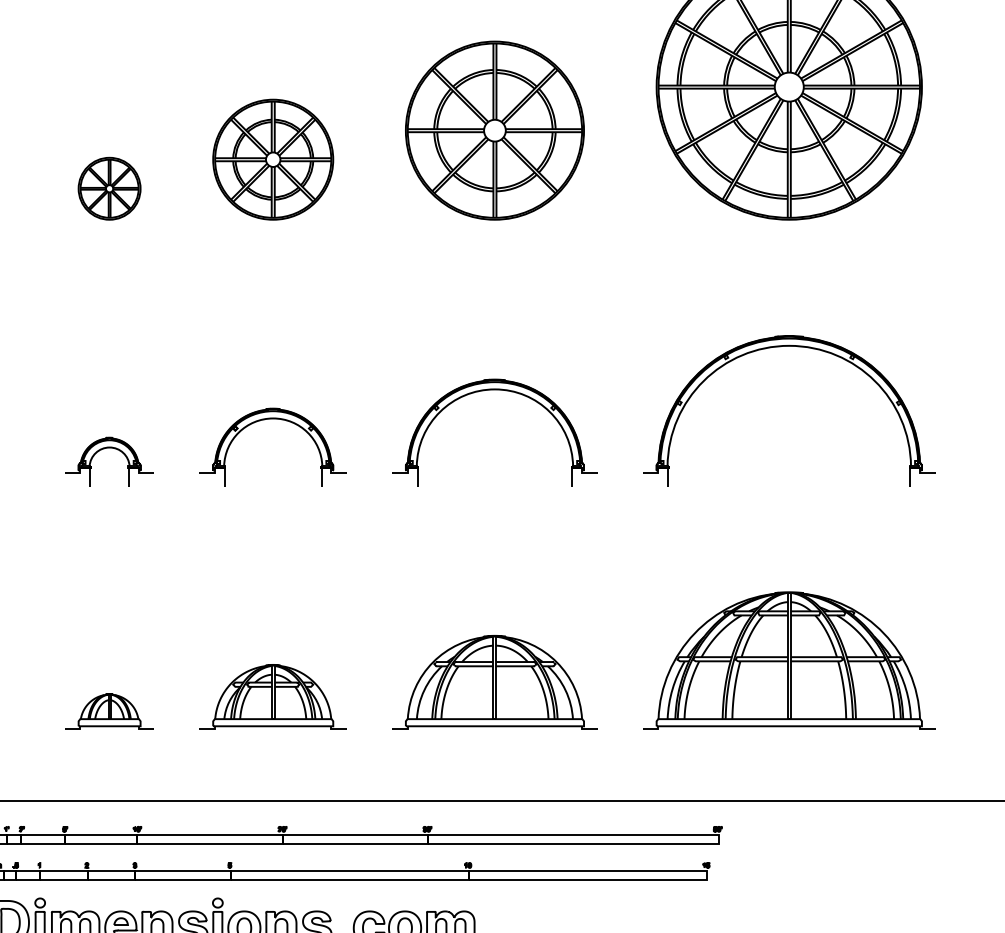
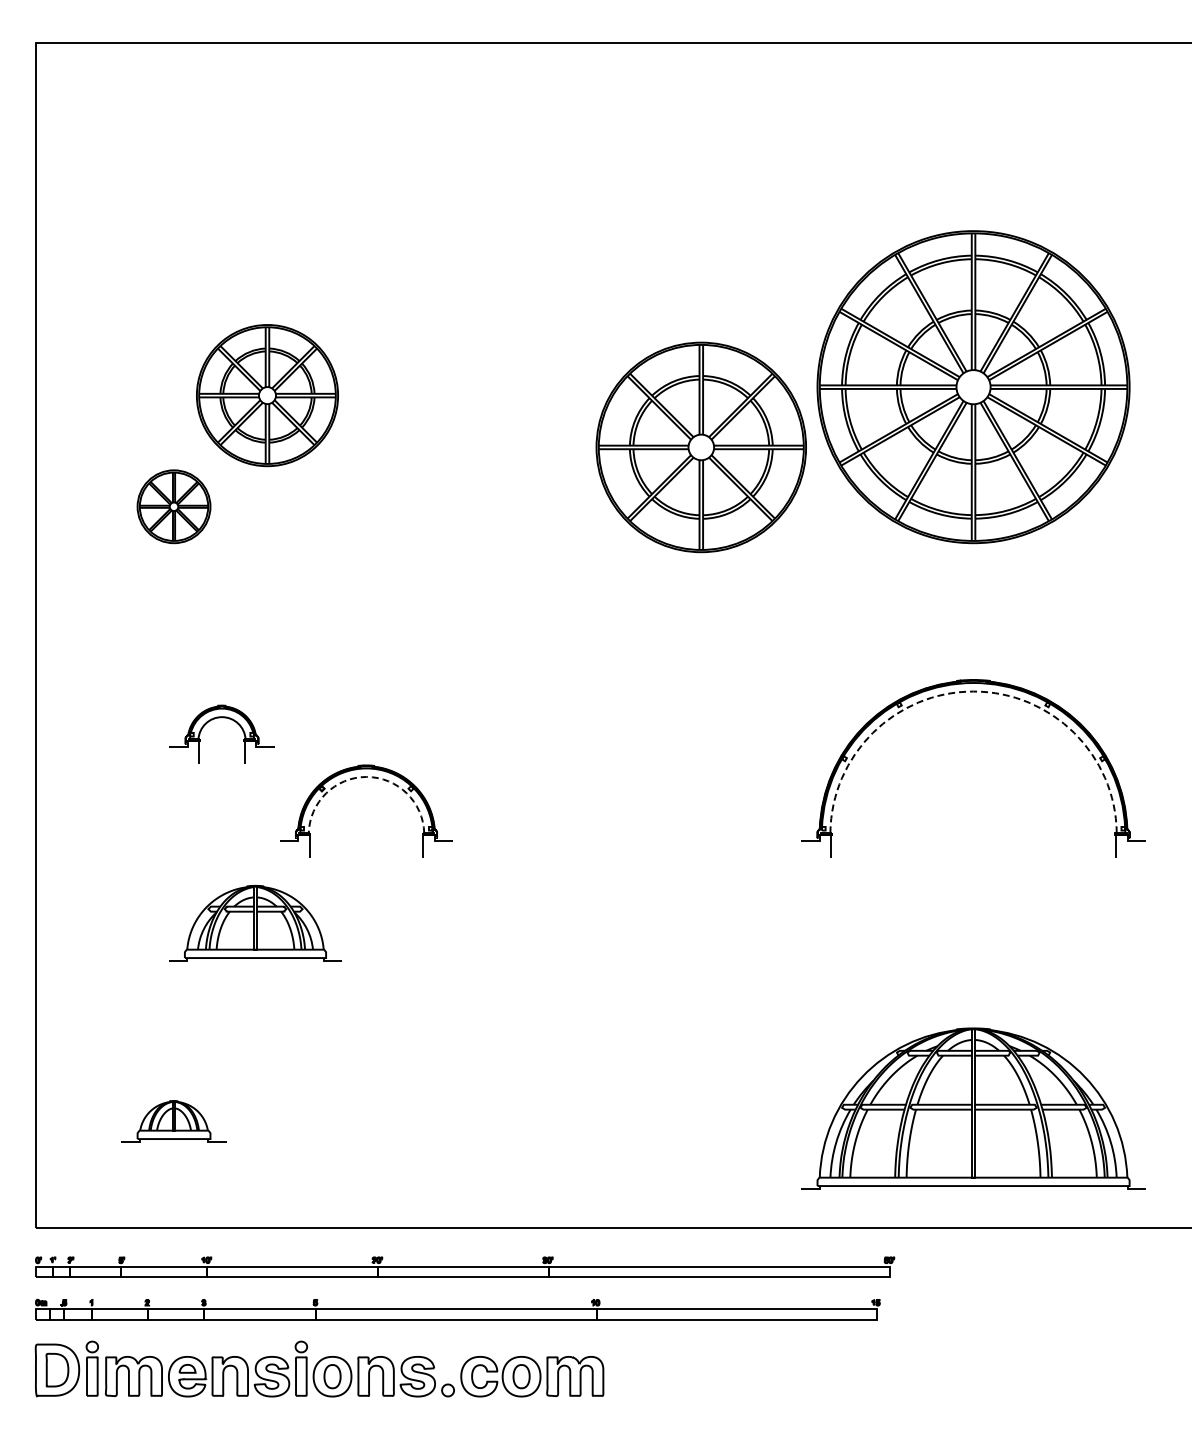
part: (494, 130) -> (700, 447), moved
part: (273, 159) -> (267, 395), moved
arc: (789, 345) -> (973, 691), solid -> dashed
part: (488, 390) -> (619, 744), removed
arc: (273, 418) -> (366, 776), solid -> dashed
part: (109, 448) -> (221, 718), moved
part: (789, 660) -> (973, 1108), moved
part: (494, 681) -> (626, 1086), removed
part: (273, 696) -> (255, 923), moved

